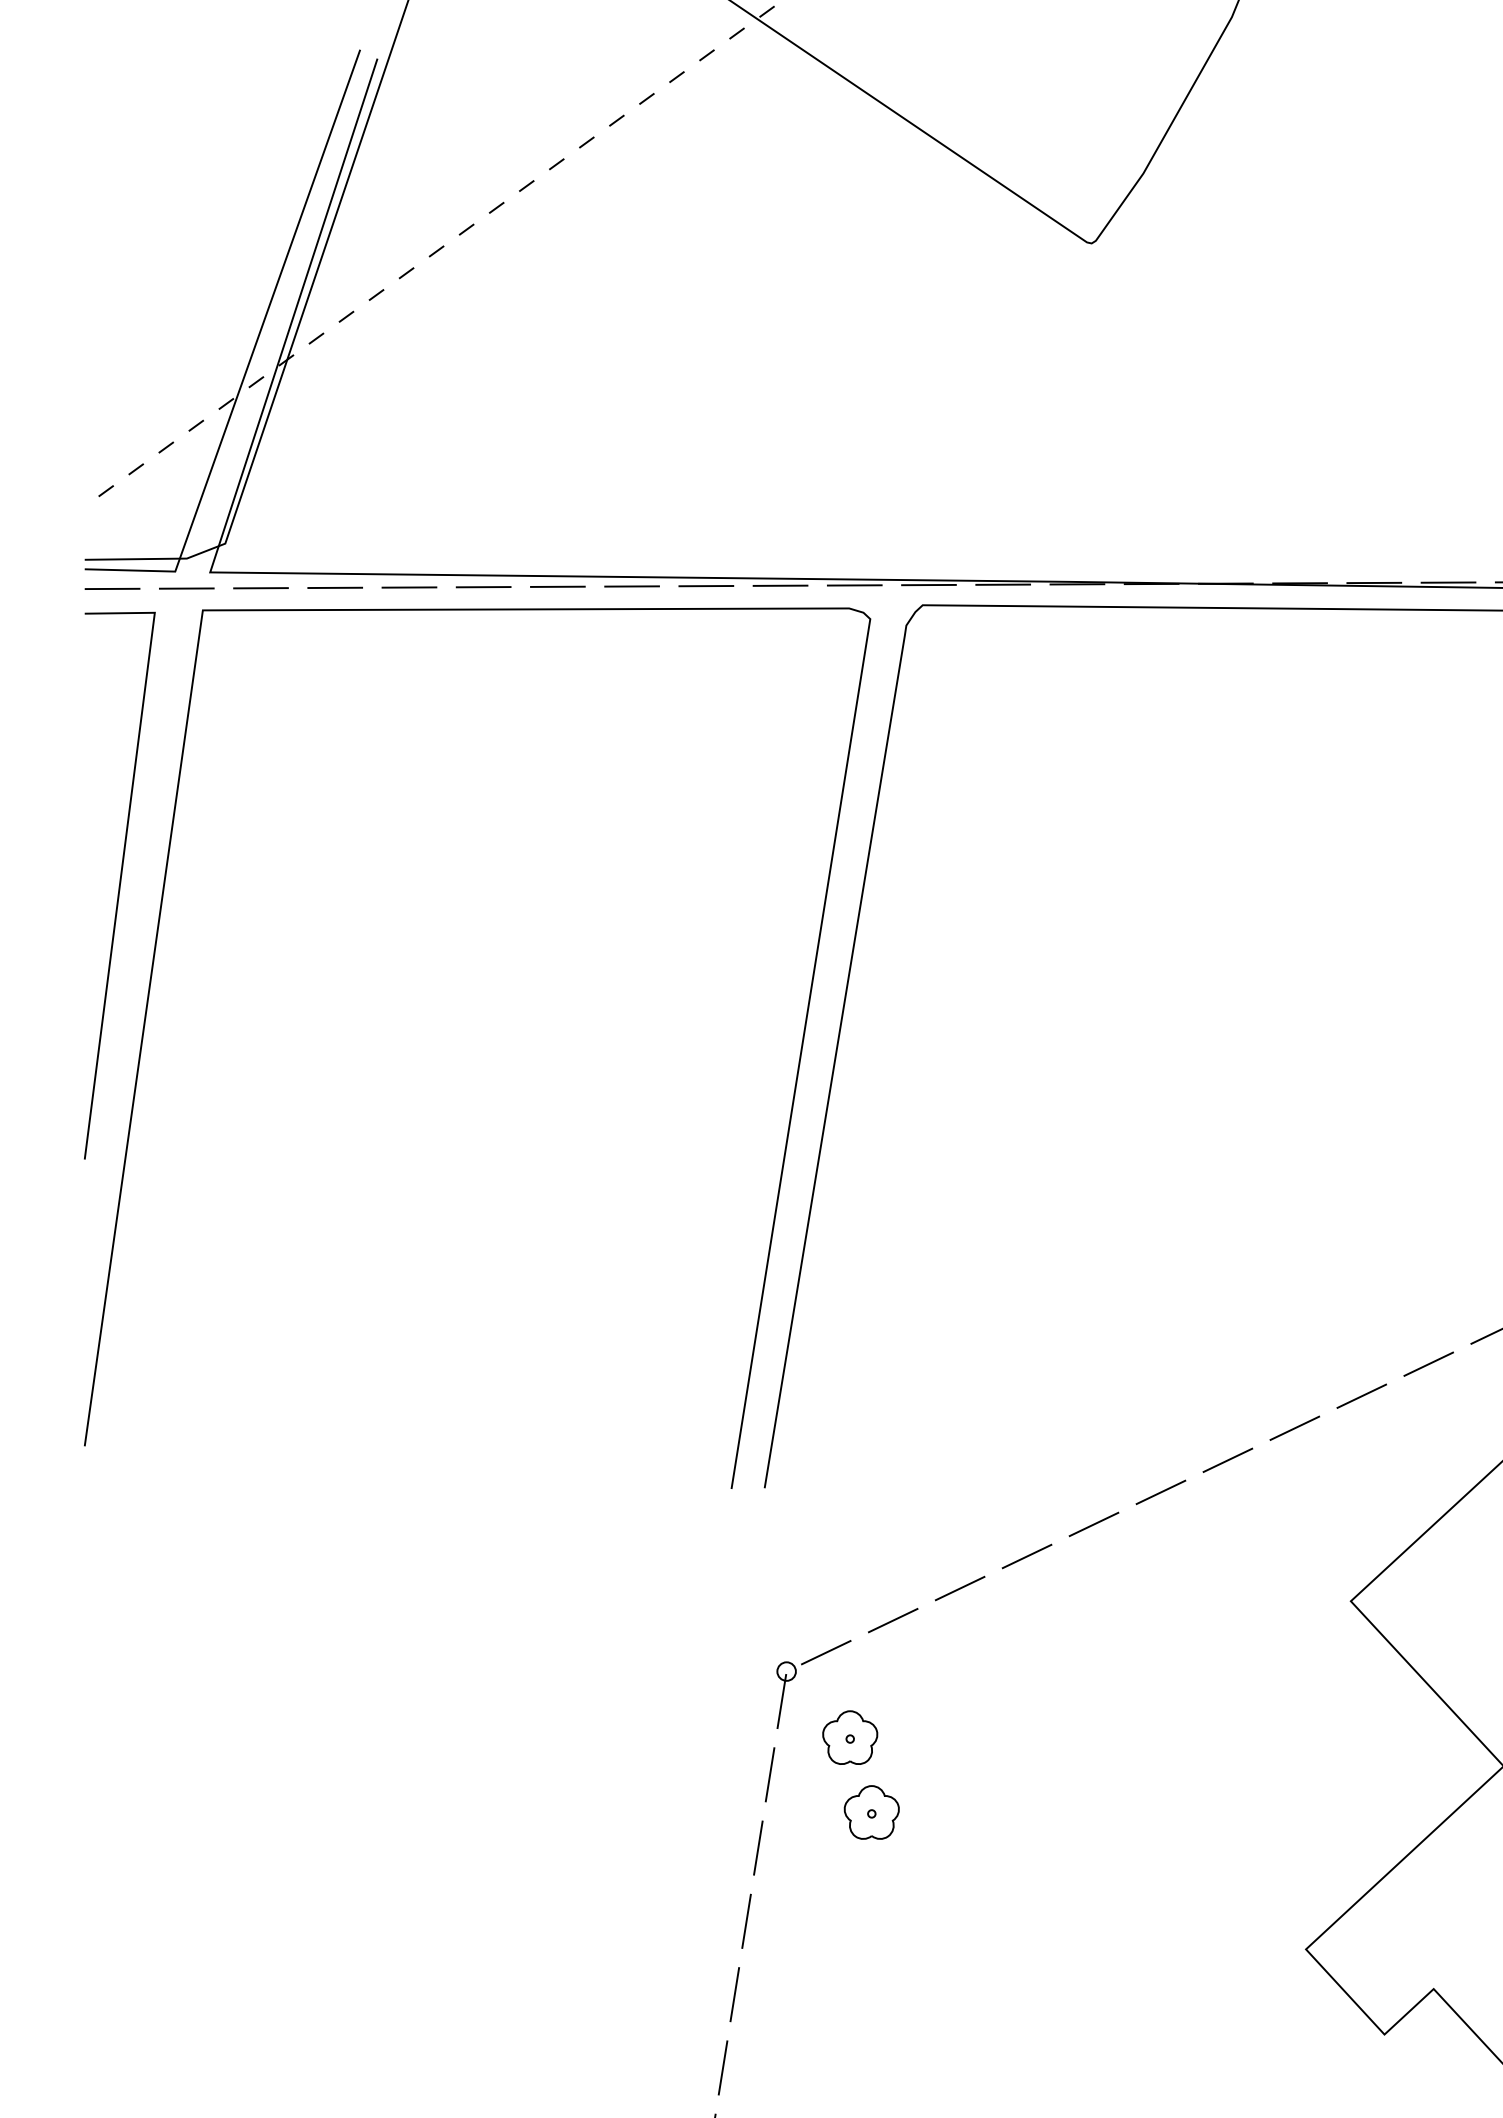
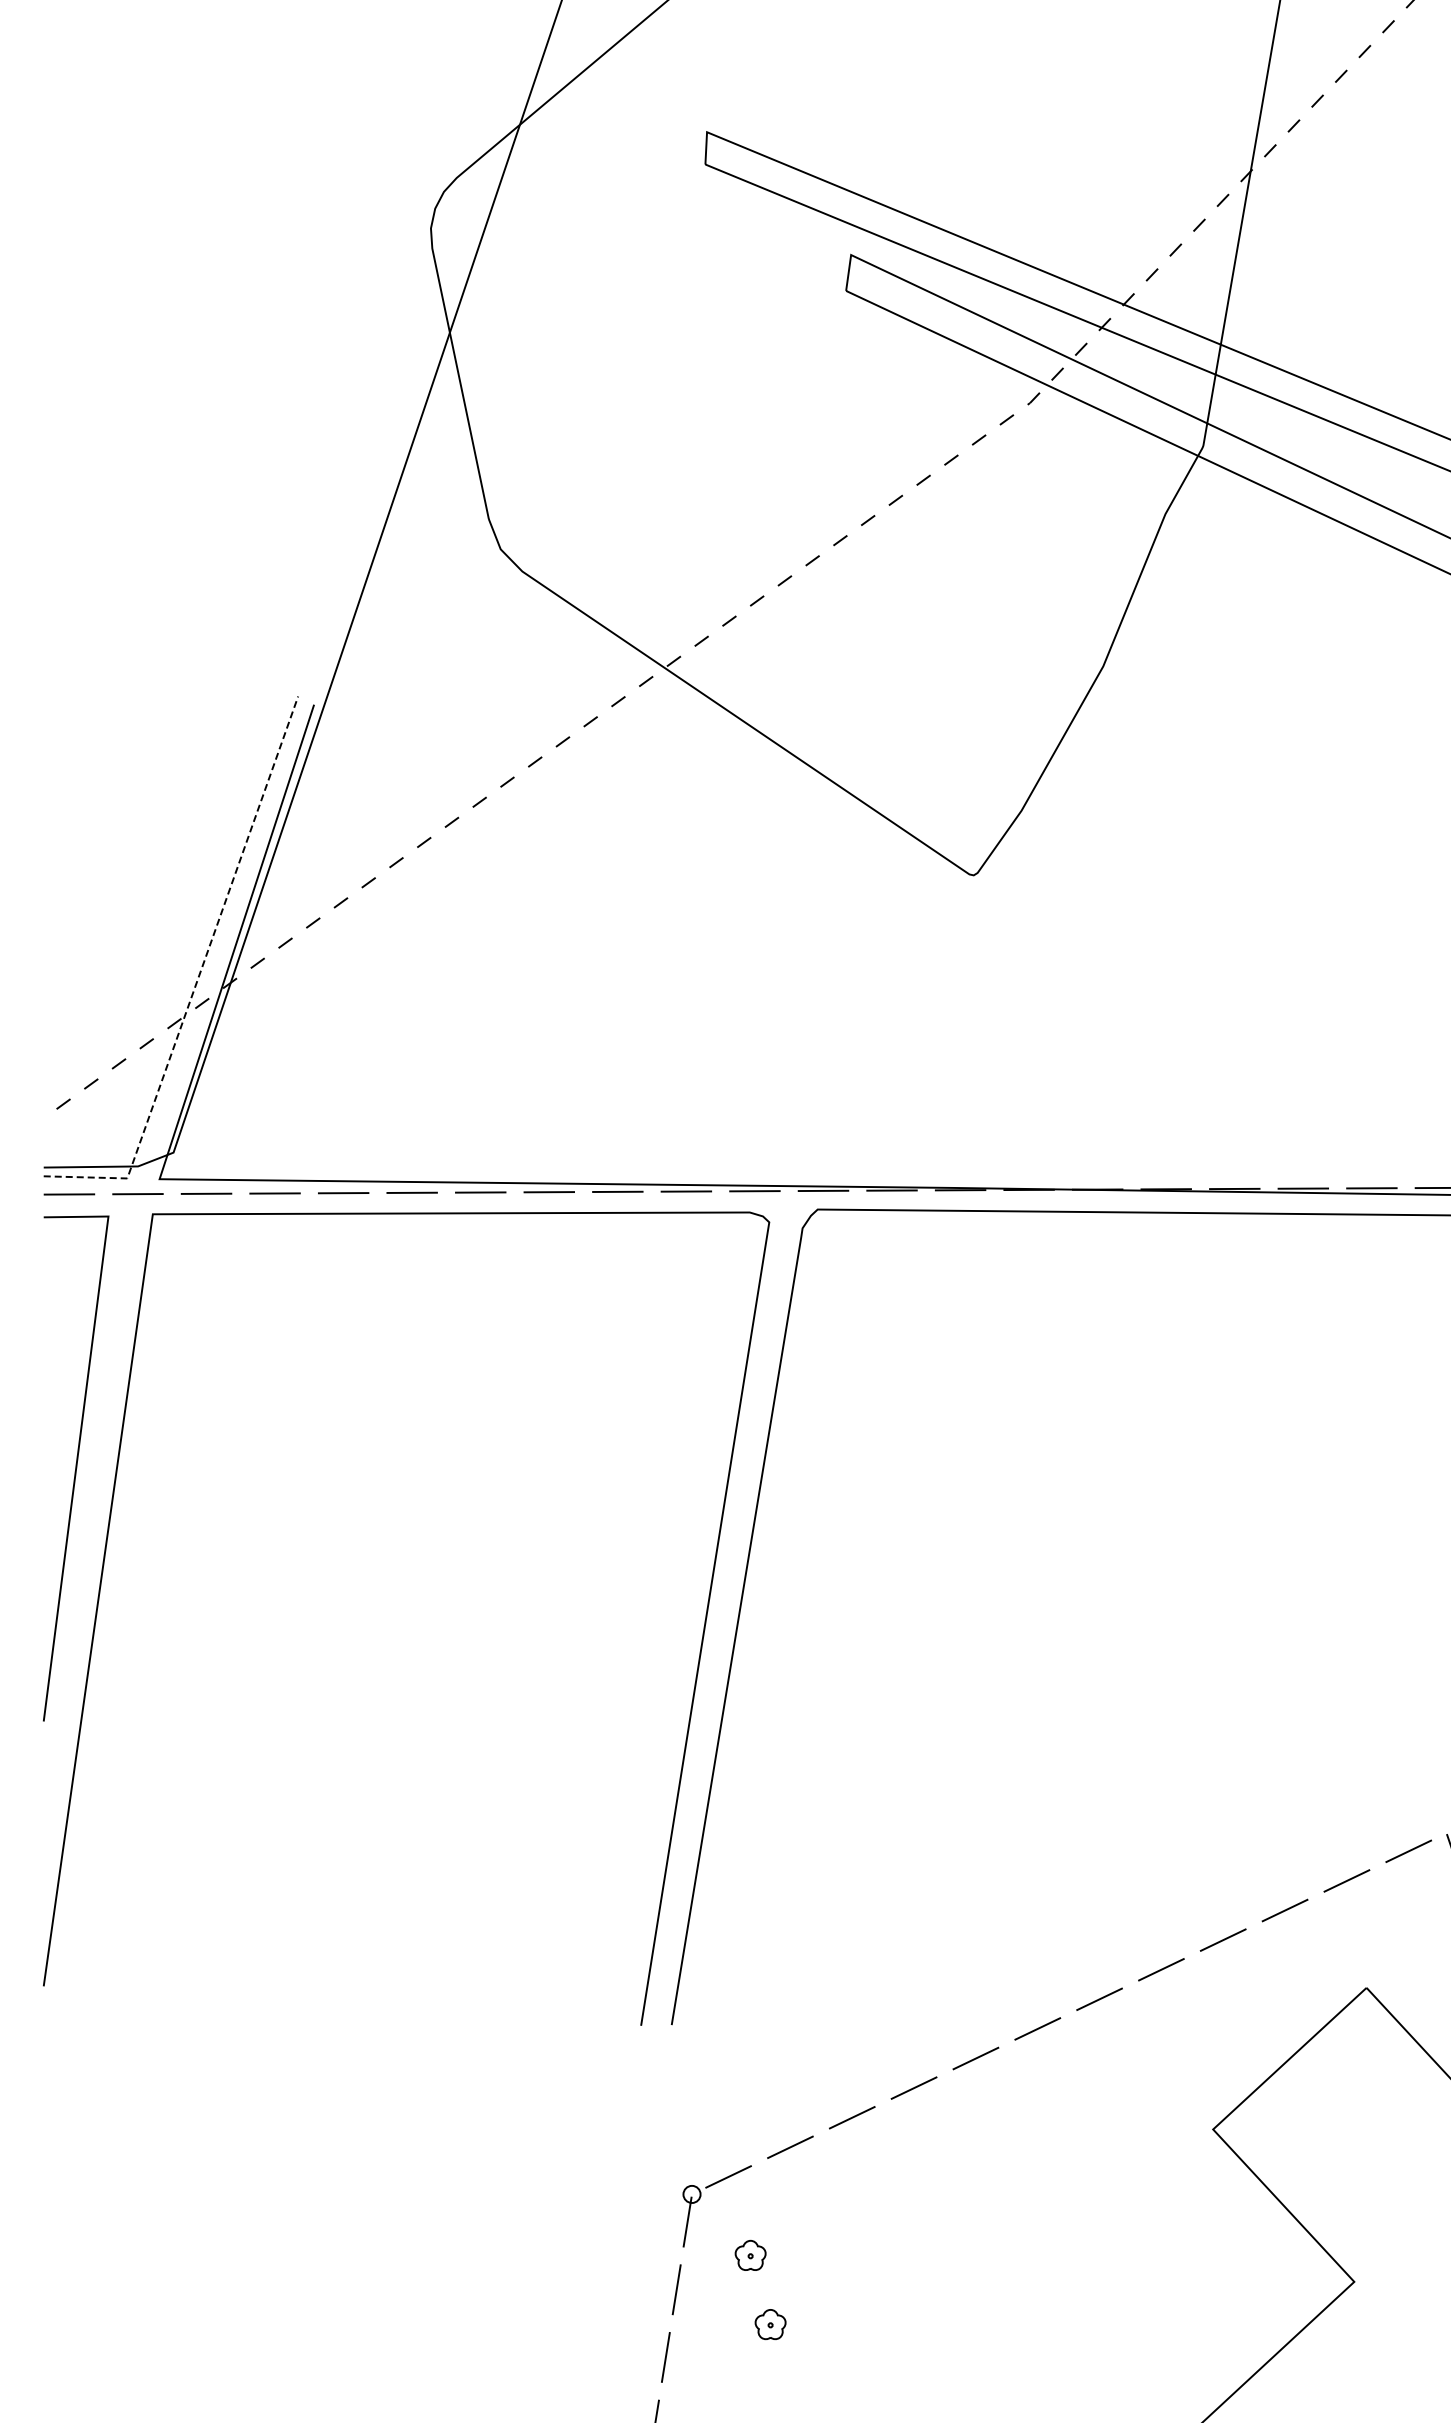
line: (252, 354) -> (198, 977), solid -> dashed
part: (849, 1737) -> (750, 2255), size x0.6
part: (871, 1812) -> (770, 2324), size x0.6

